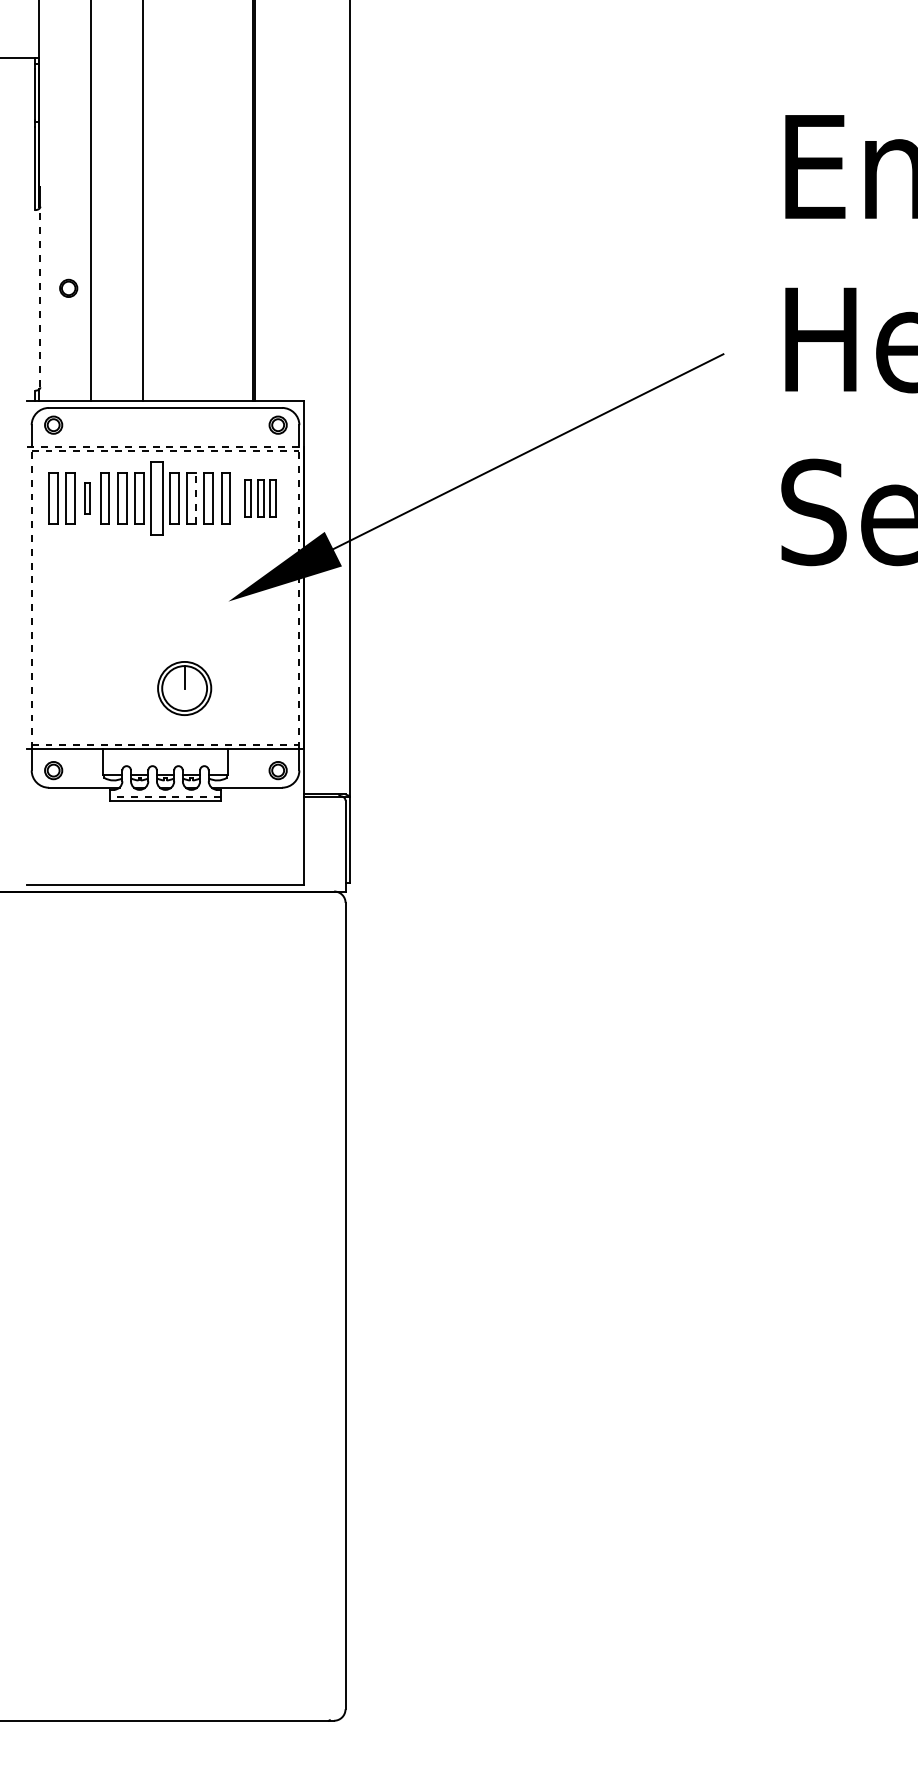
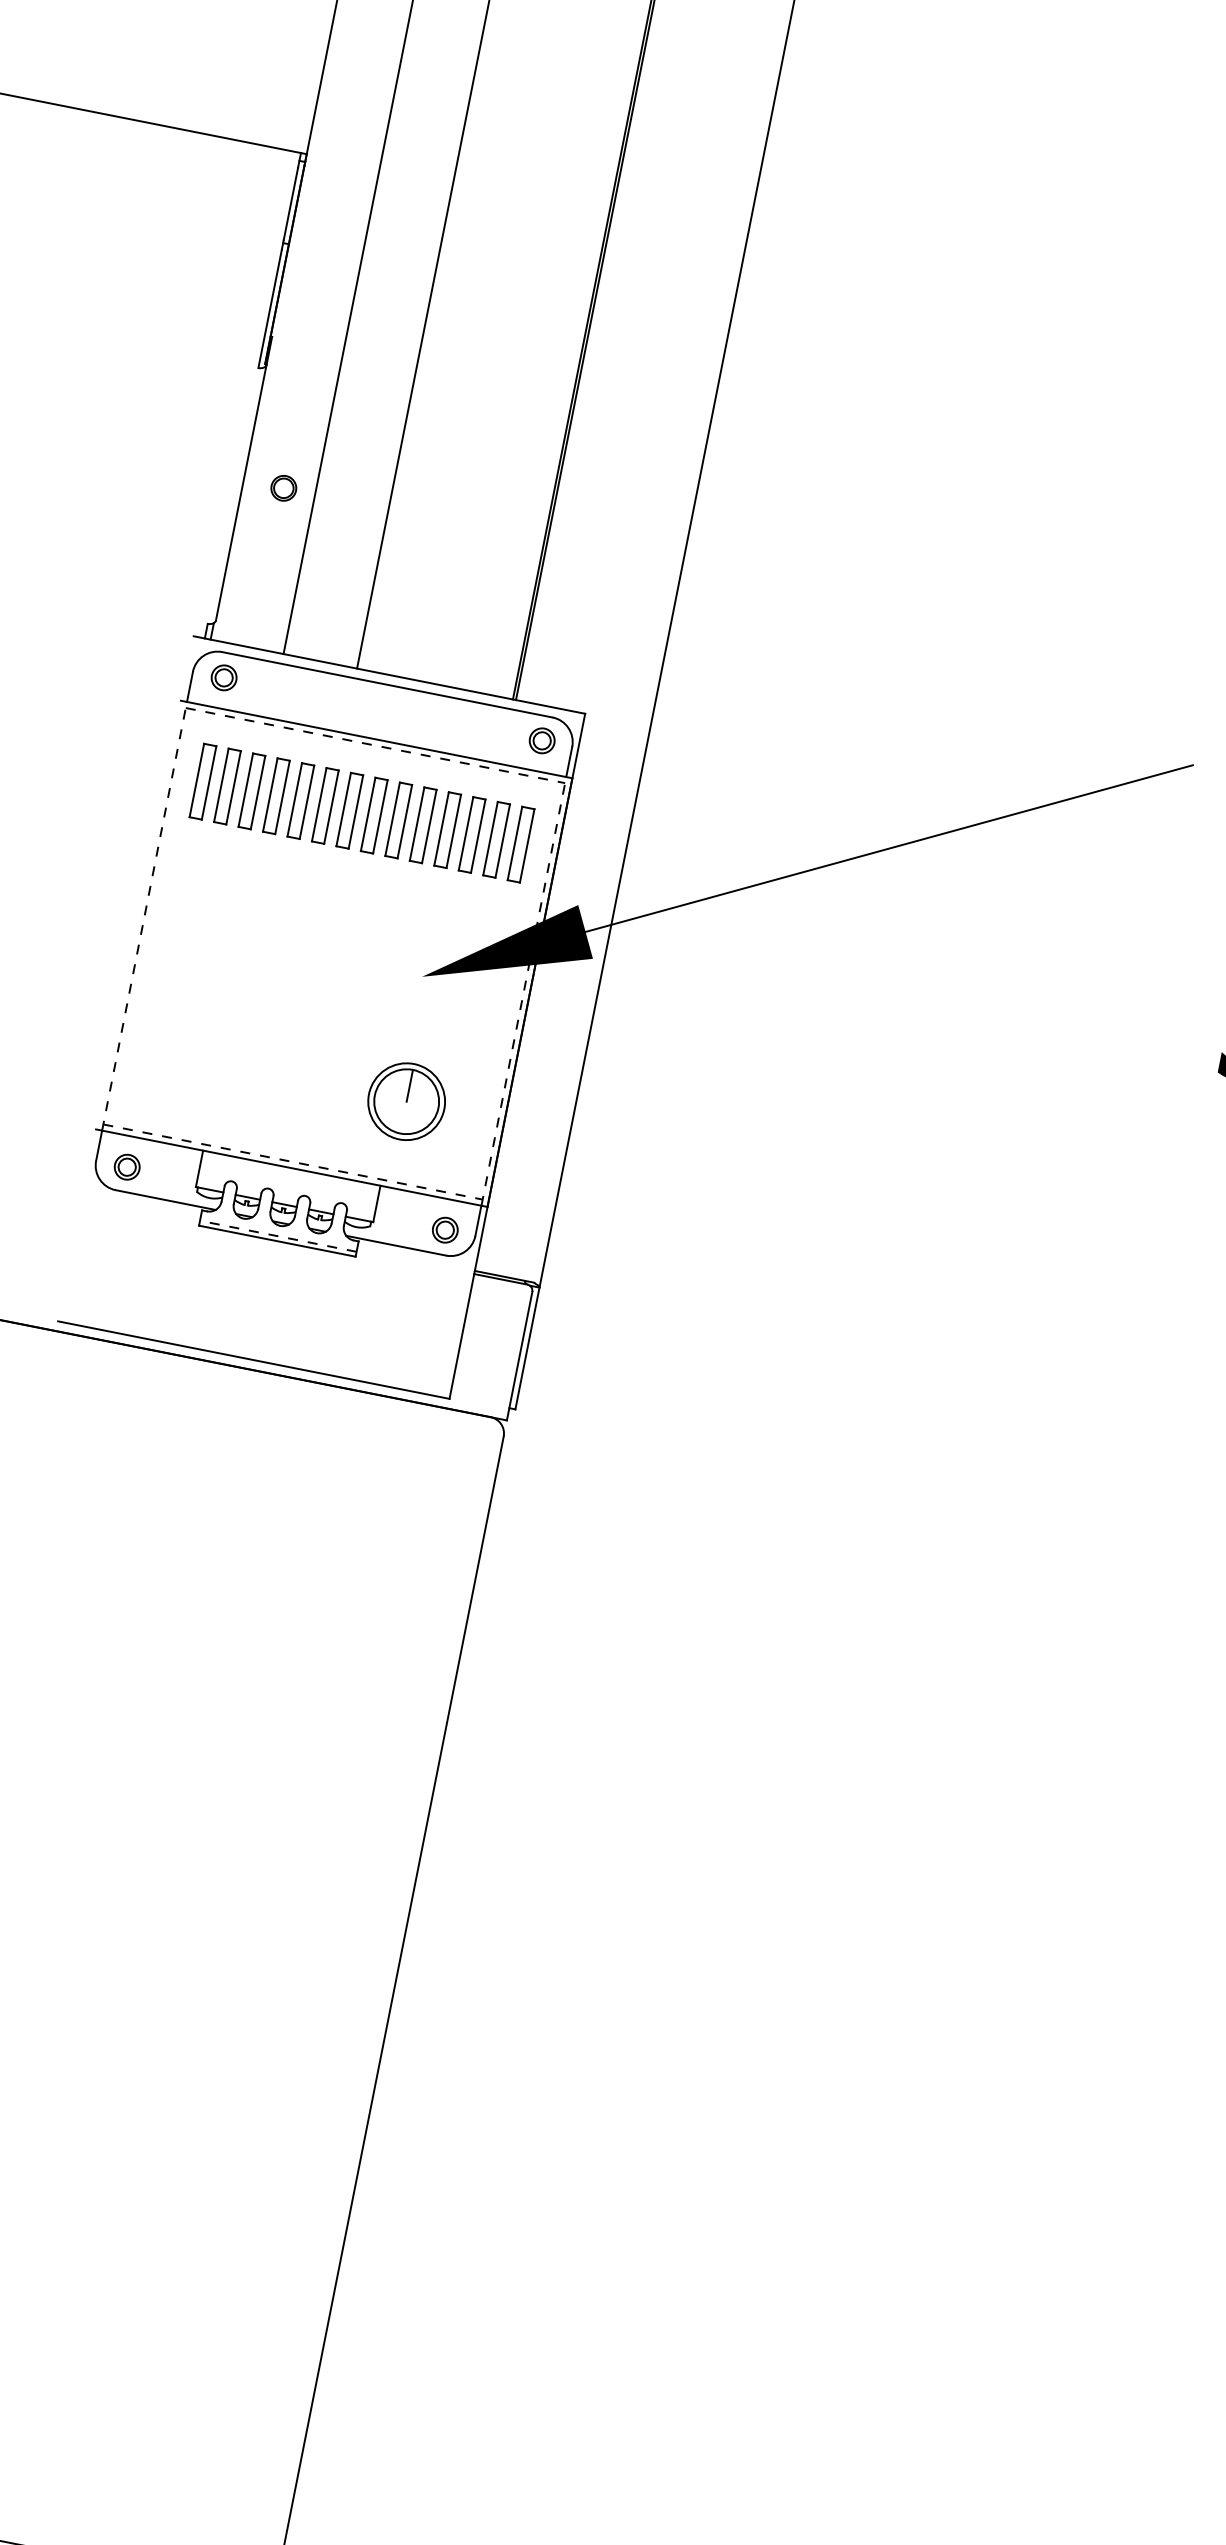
line: (40, 296) -> (241, 491), dashed -> solid
line: (166, 446) -> (378, 739), dashed -> solid
part: (87, 498) -> (251, 791), size x1.67
part: (156, 498) -> (349, 810), size x0.71
line: (195, 498) -> (404, 821), dashed -> solid
part: (260, 498) -> (496, 839), size x1.43
part: (184, 688) -> (406, 1101), moved

